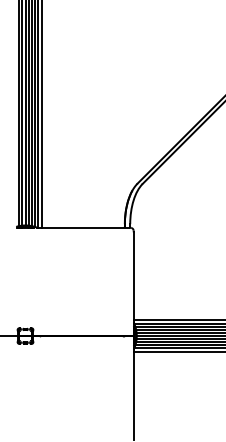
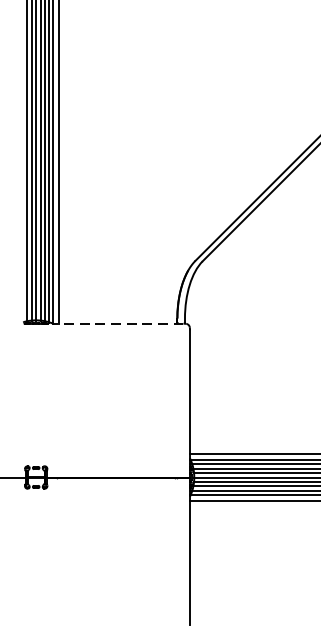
line: (83, 227) -> (118, 323), solid -> dashed

